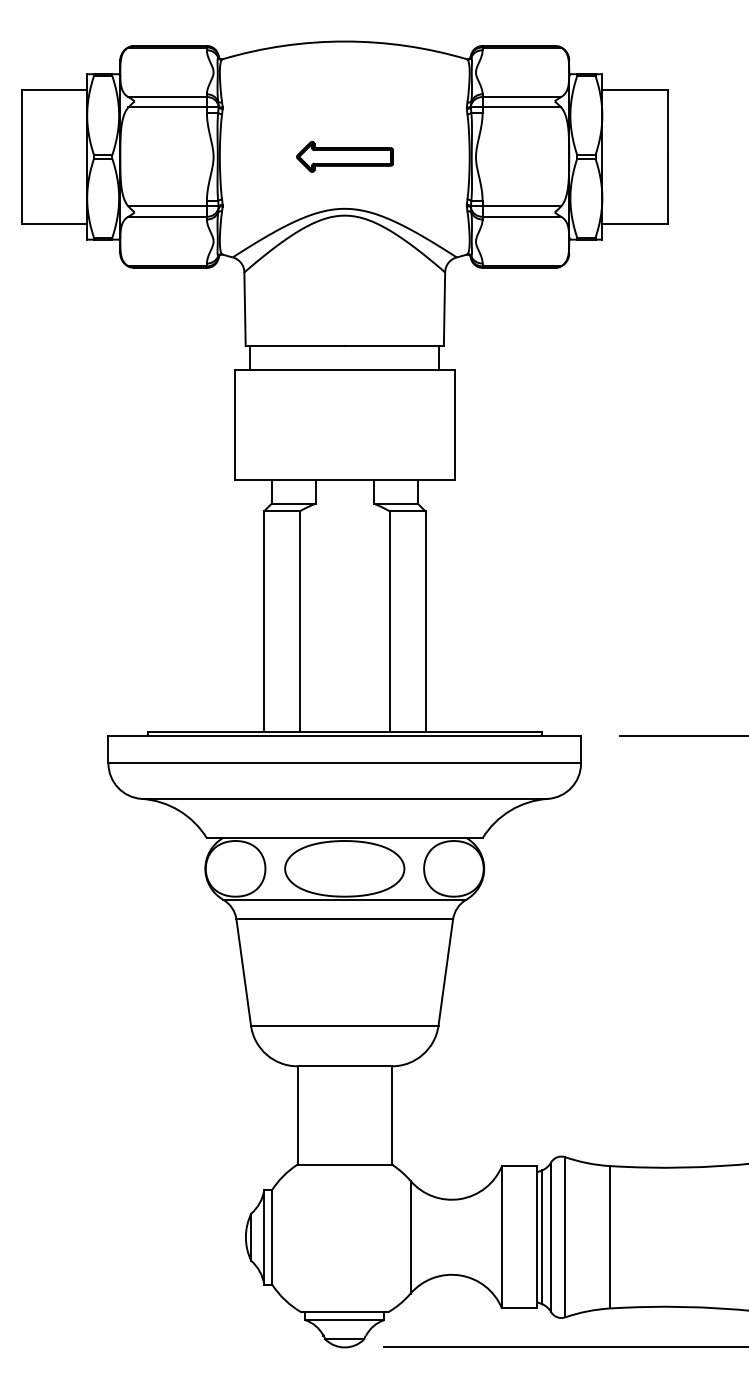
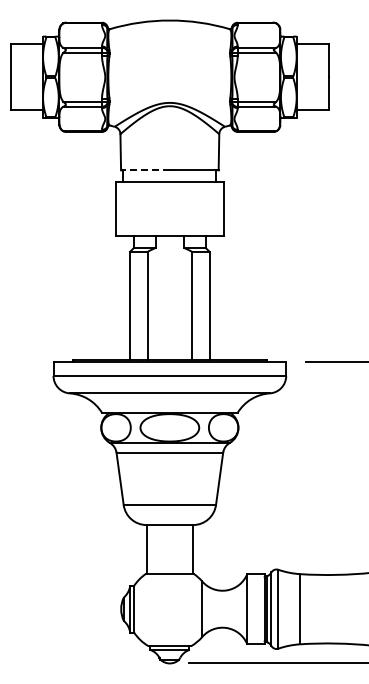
part: (344, 157) -> (169, 77), removed
line: (293, 346) -> (144, 170), solid -> dashed

